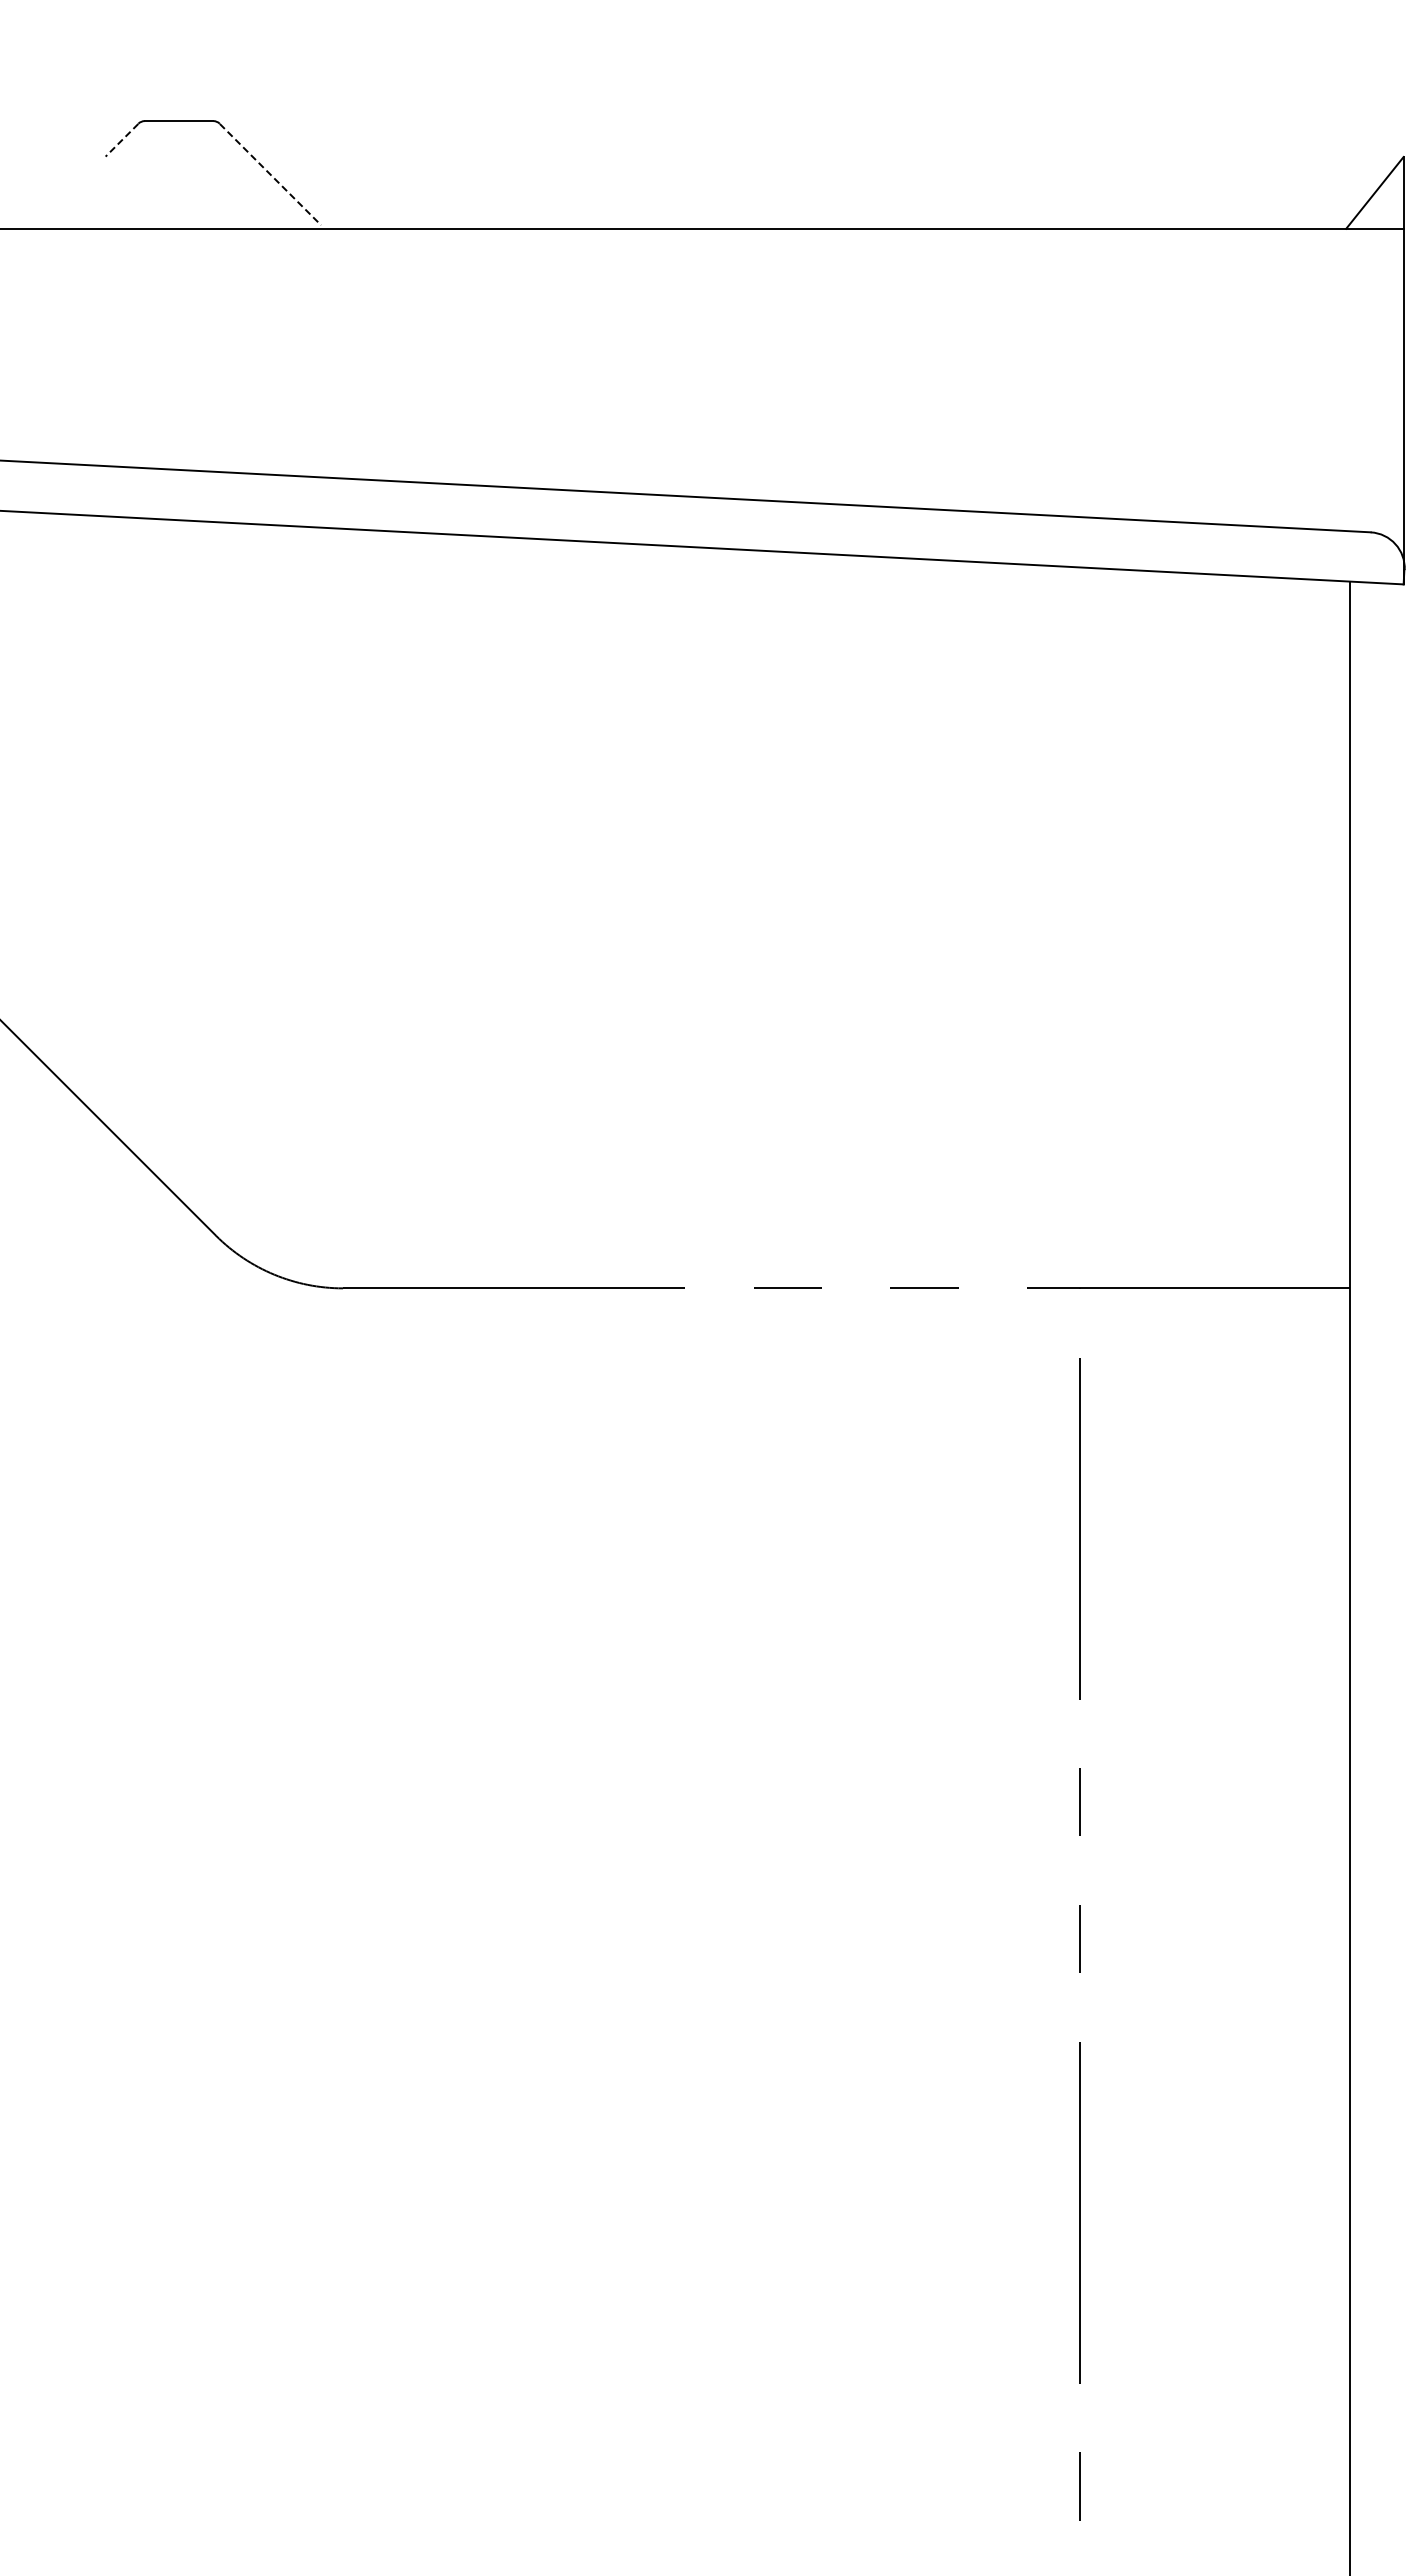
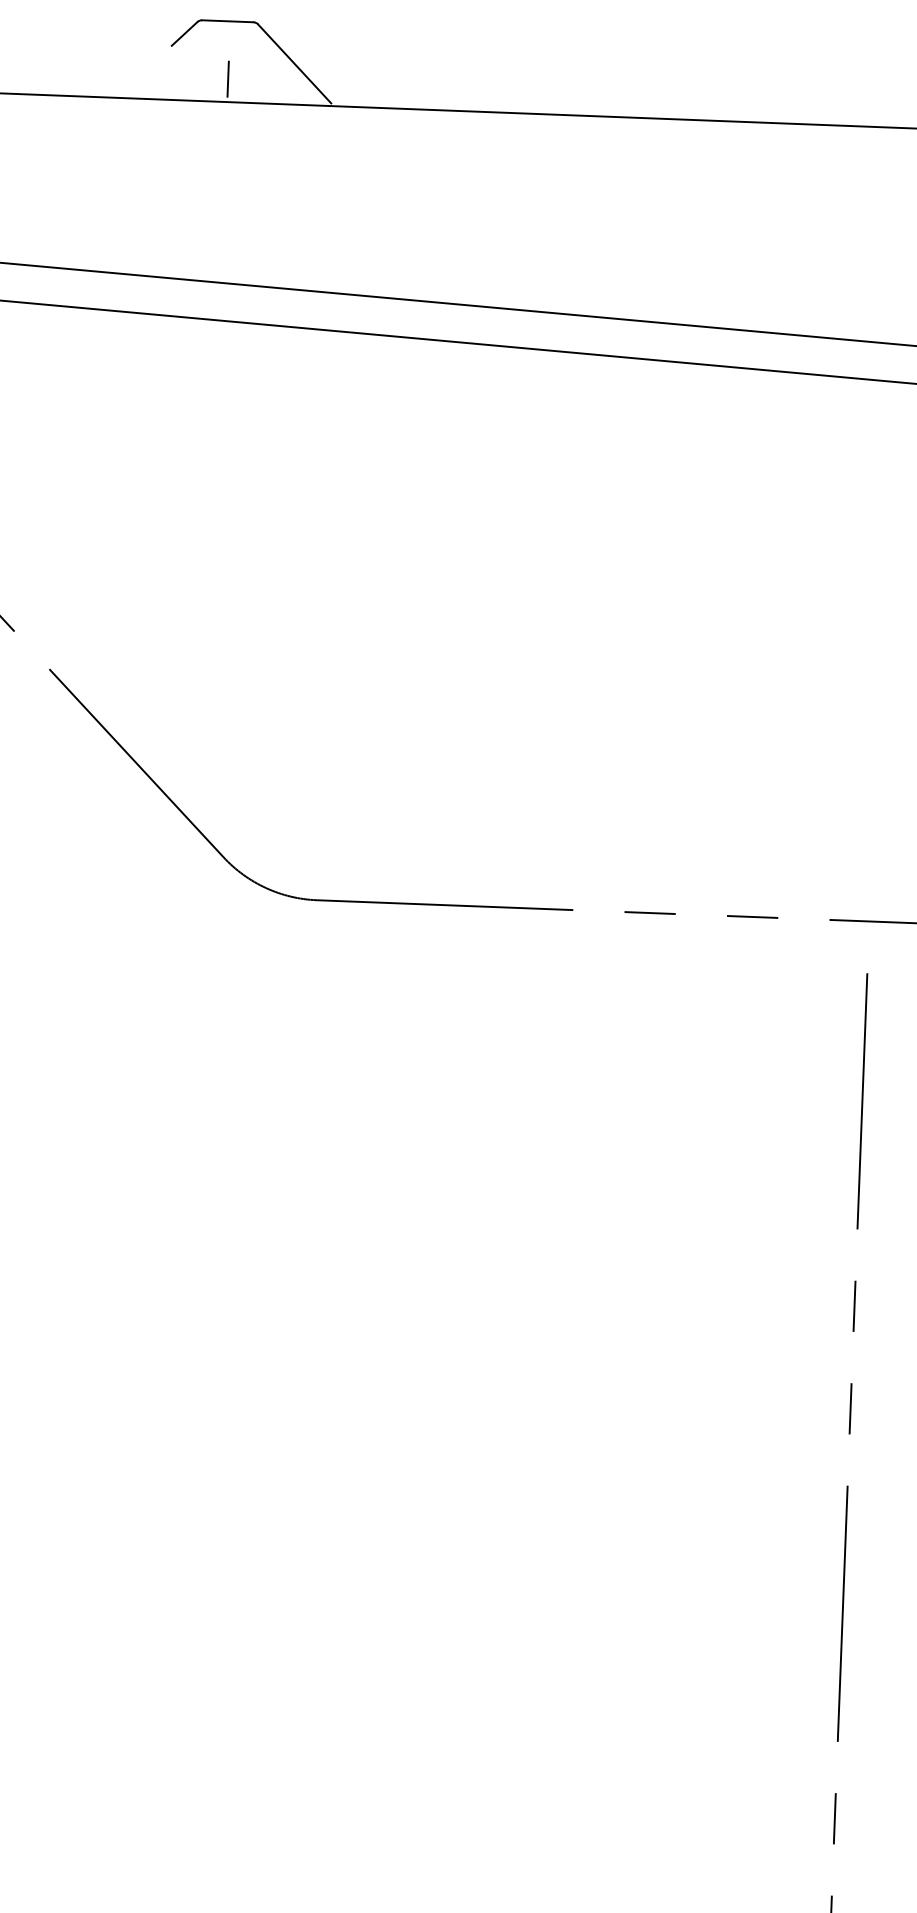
line: (121, 140) -> (184, 34), dashed -> solid
line: (270, 174) -> (294, 63), dashed -> solid
line: (182, 197) -> (228, 78), added

